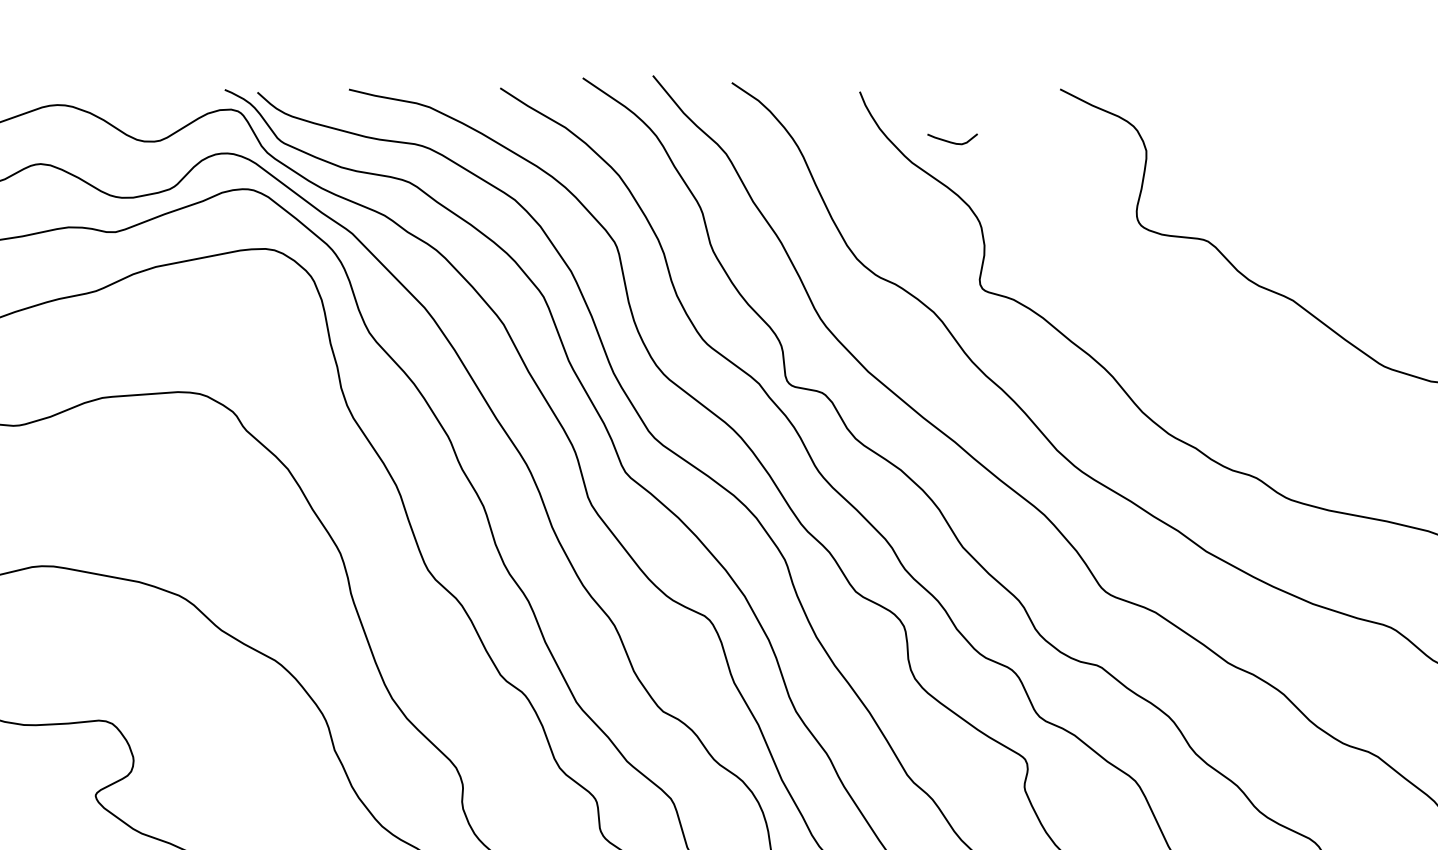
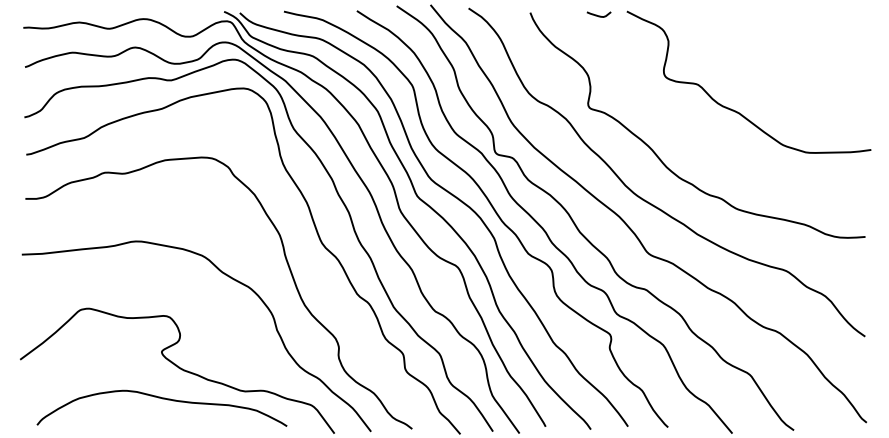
curve: (951, 141) -> (598, 15), moved

